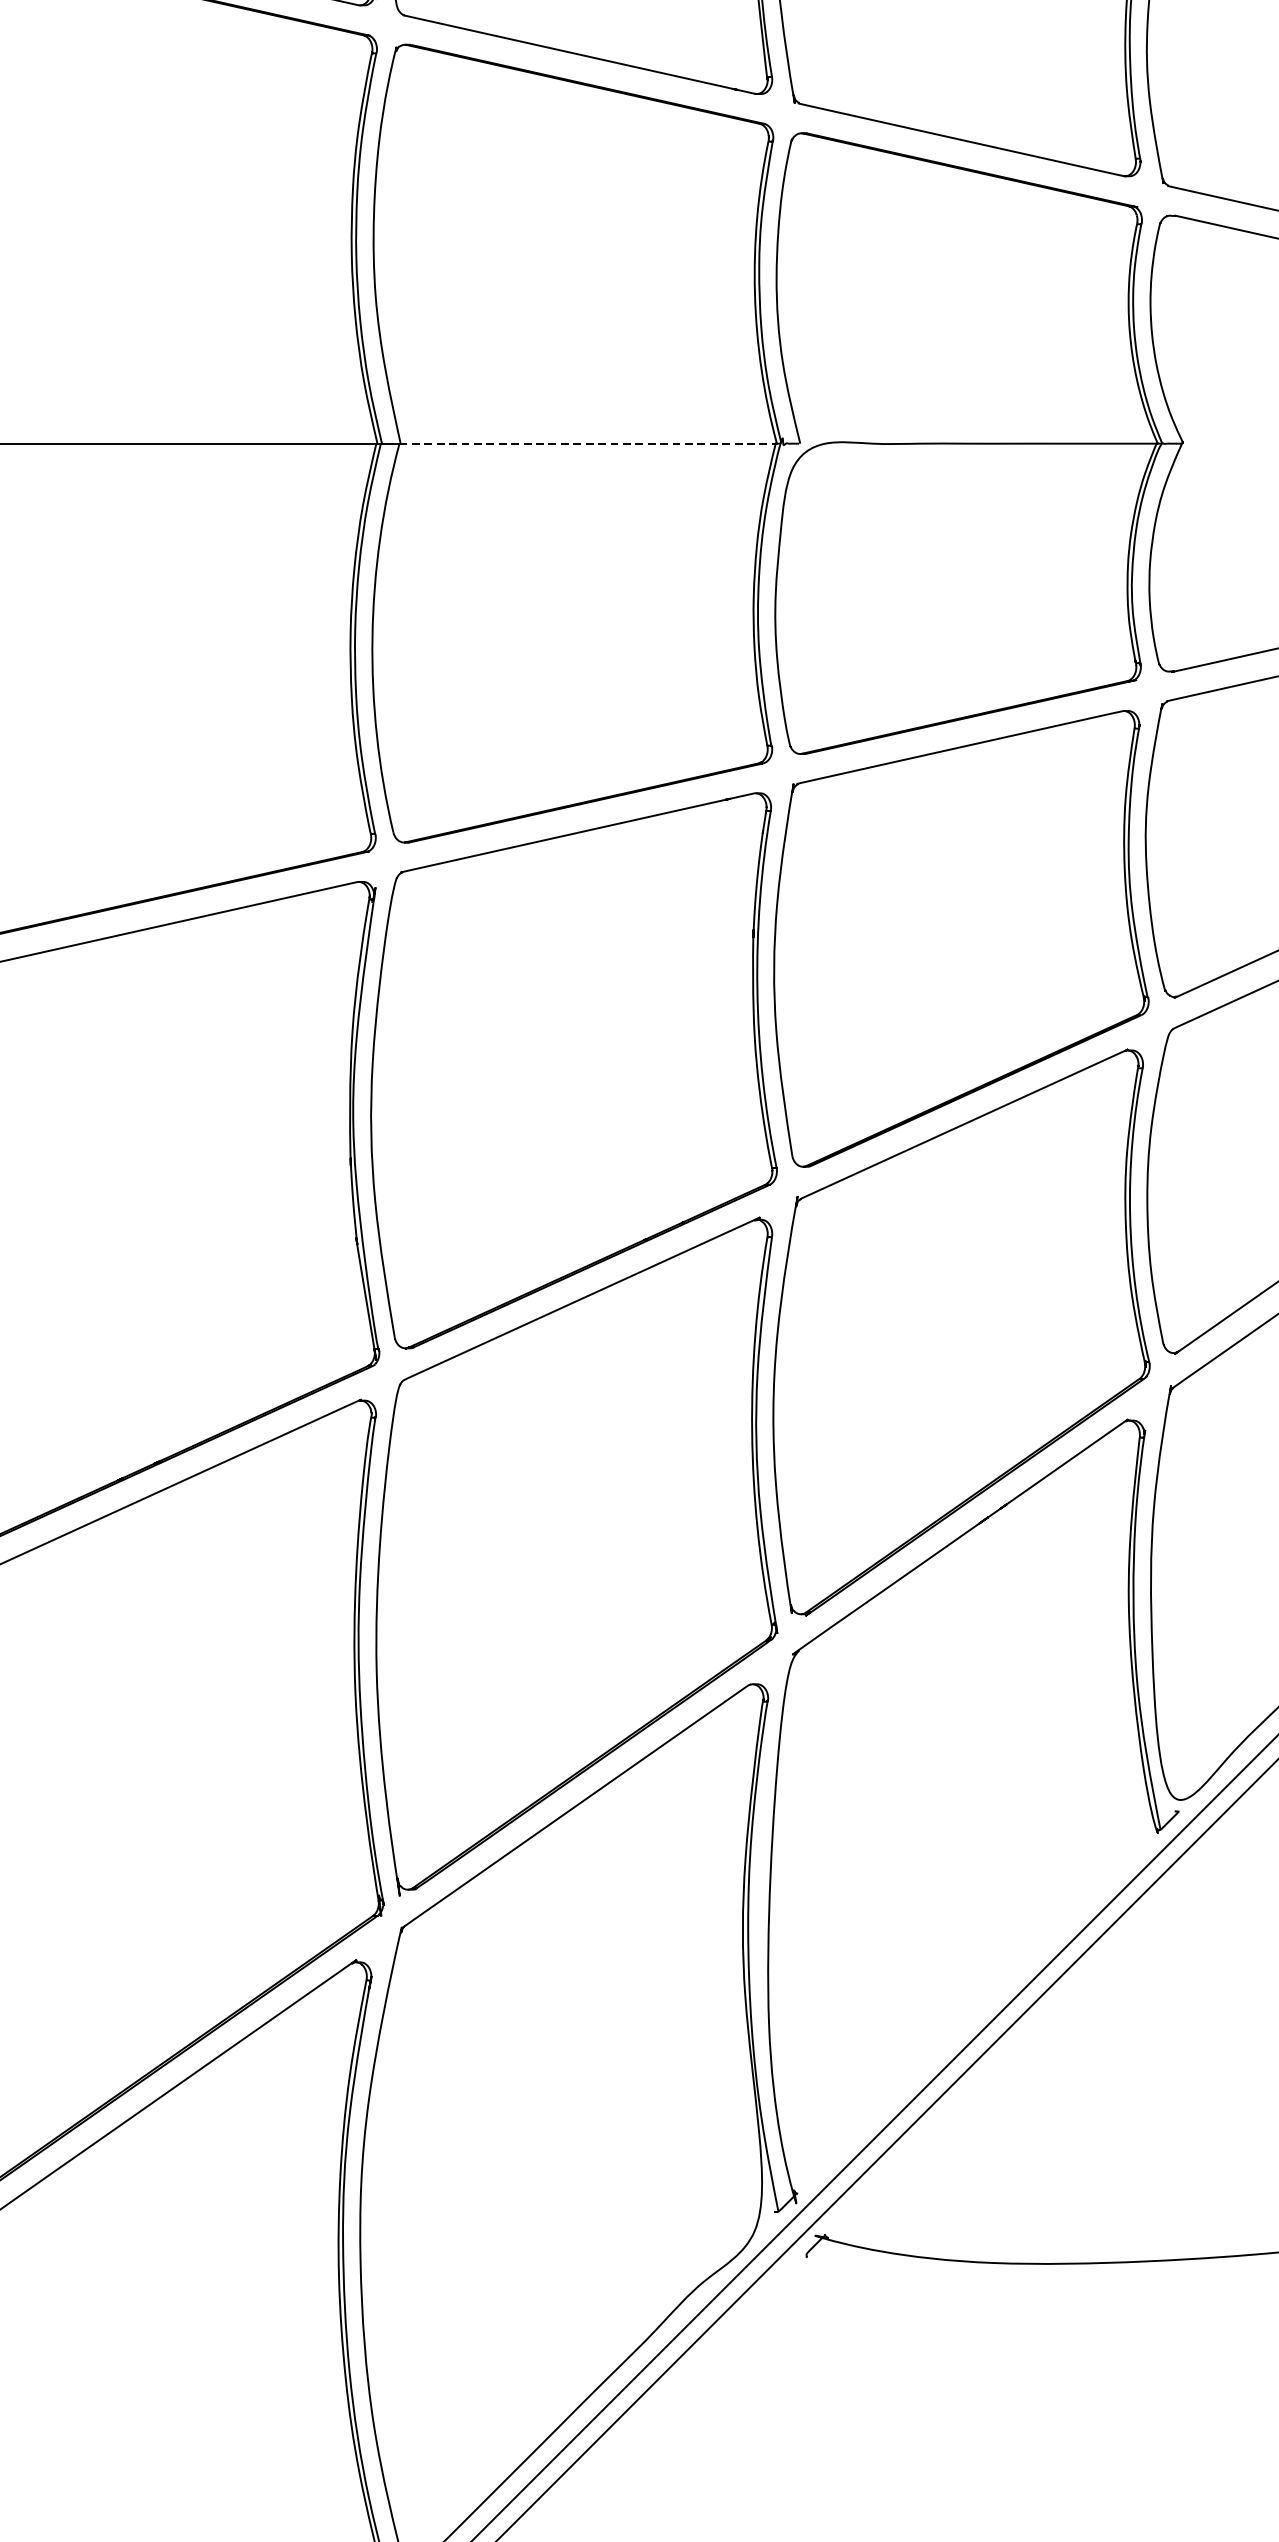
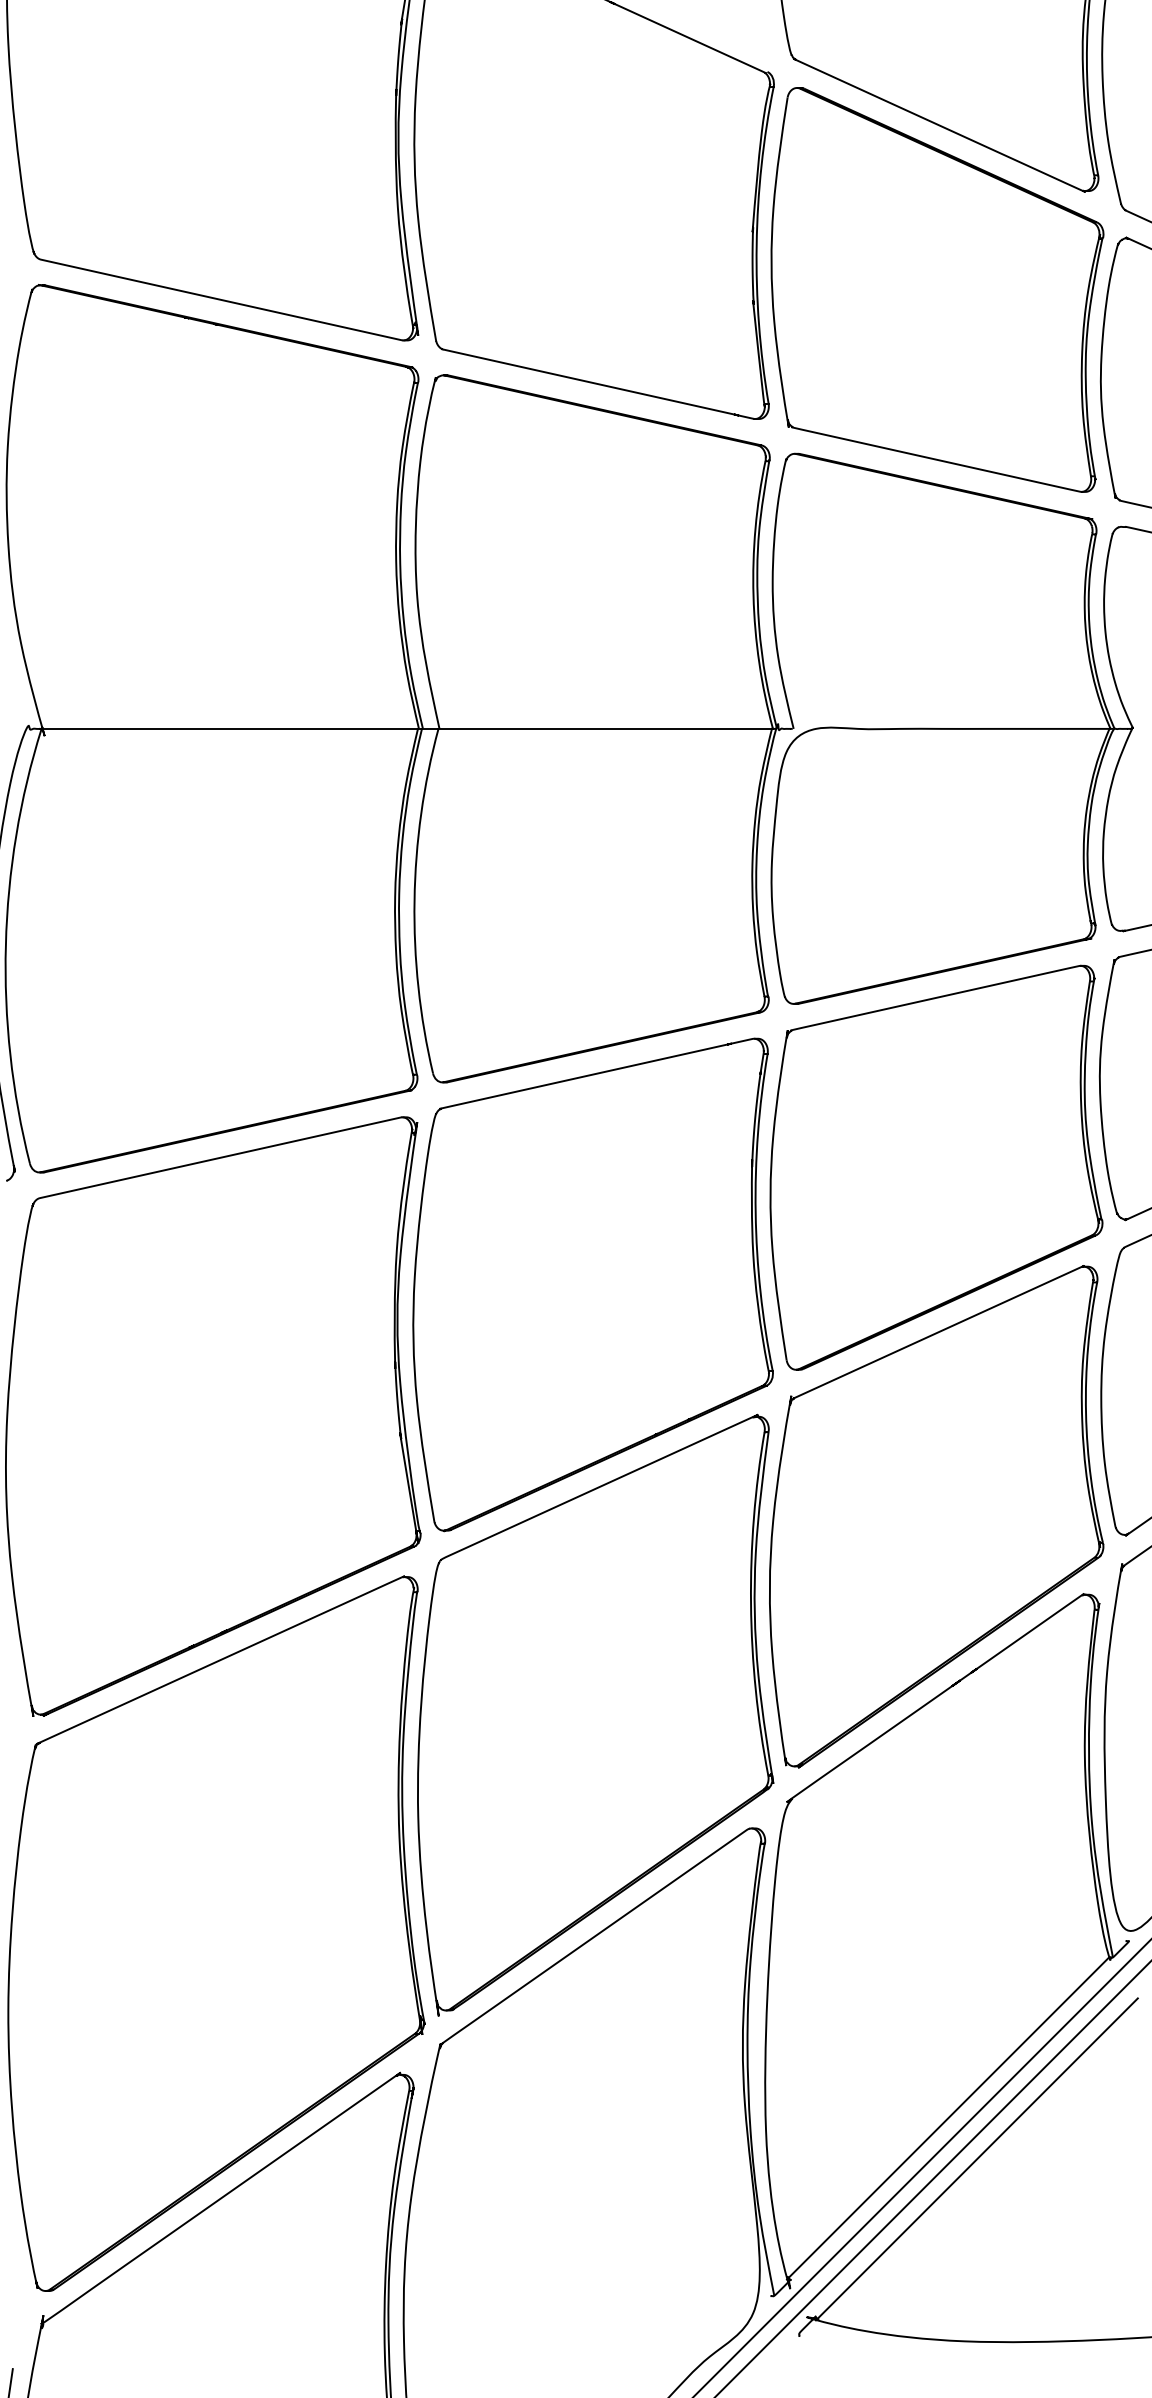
line: (587, 443) -> (605, 728), dashed -> solid
line: (973, 2011) -> (947, 2118), added
line: (1006, 2057) -> (976, 2159), added

